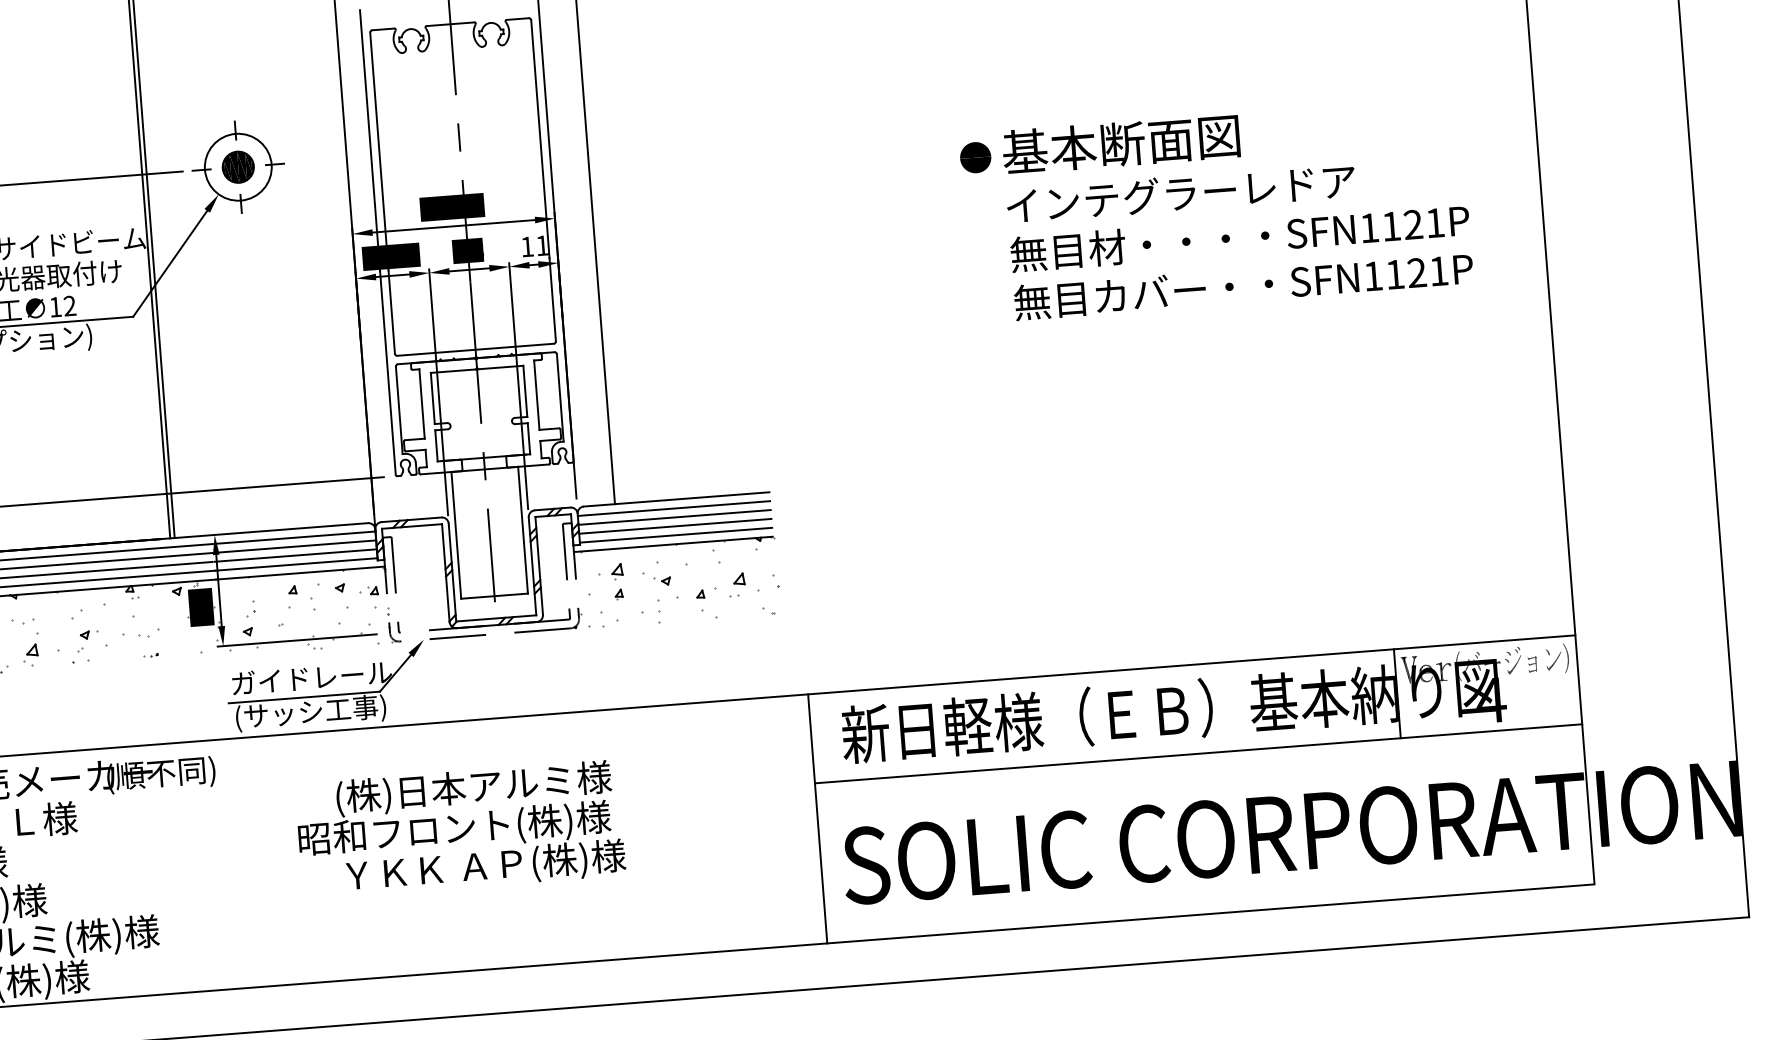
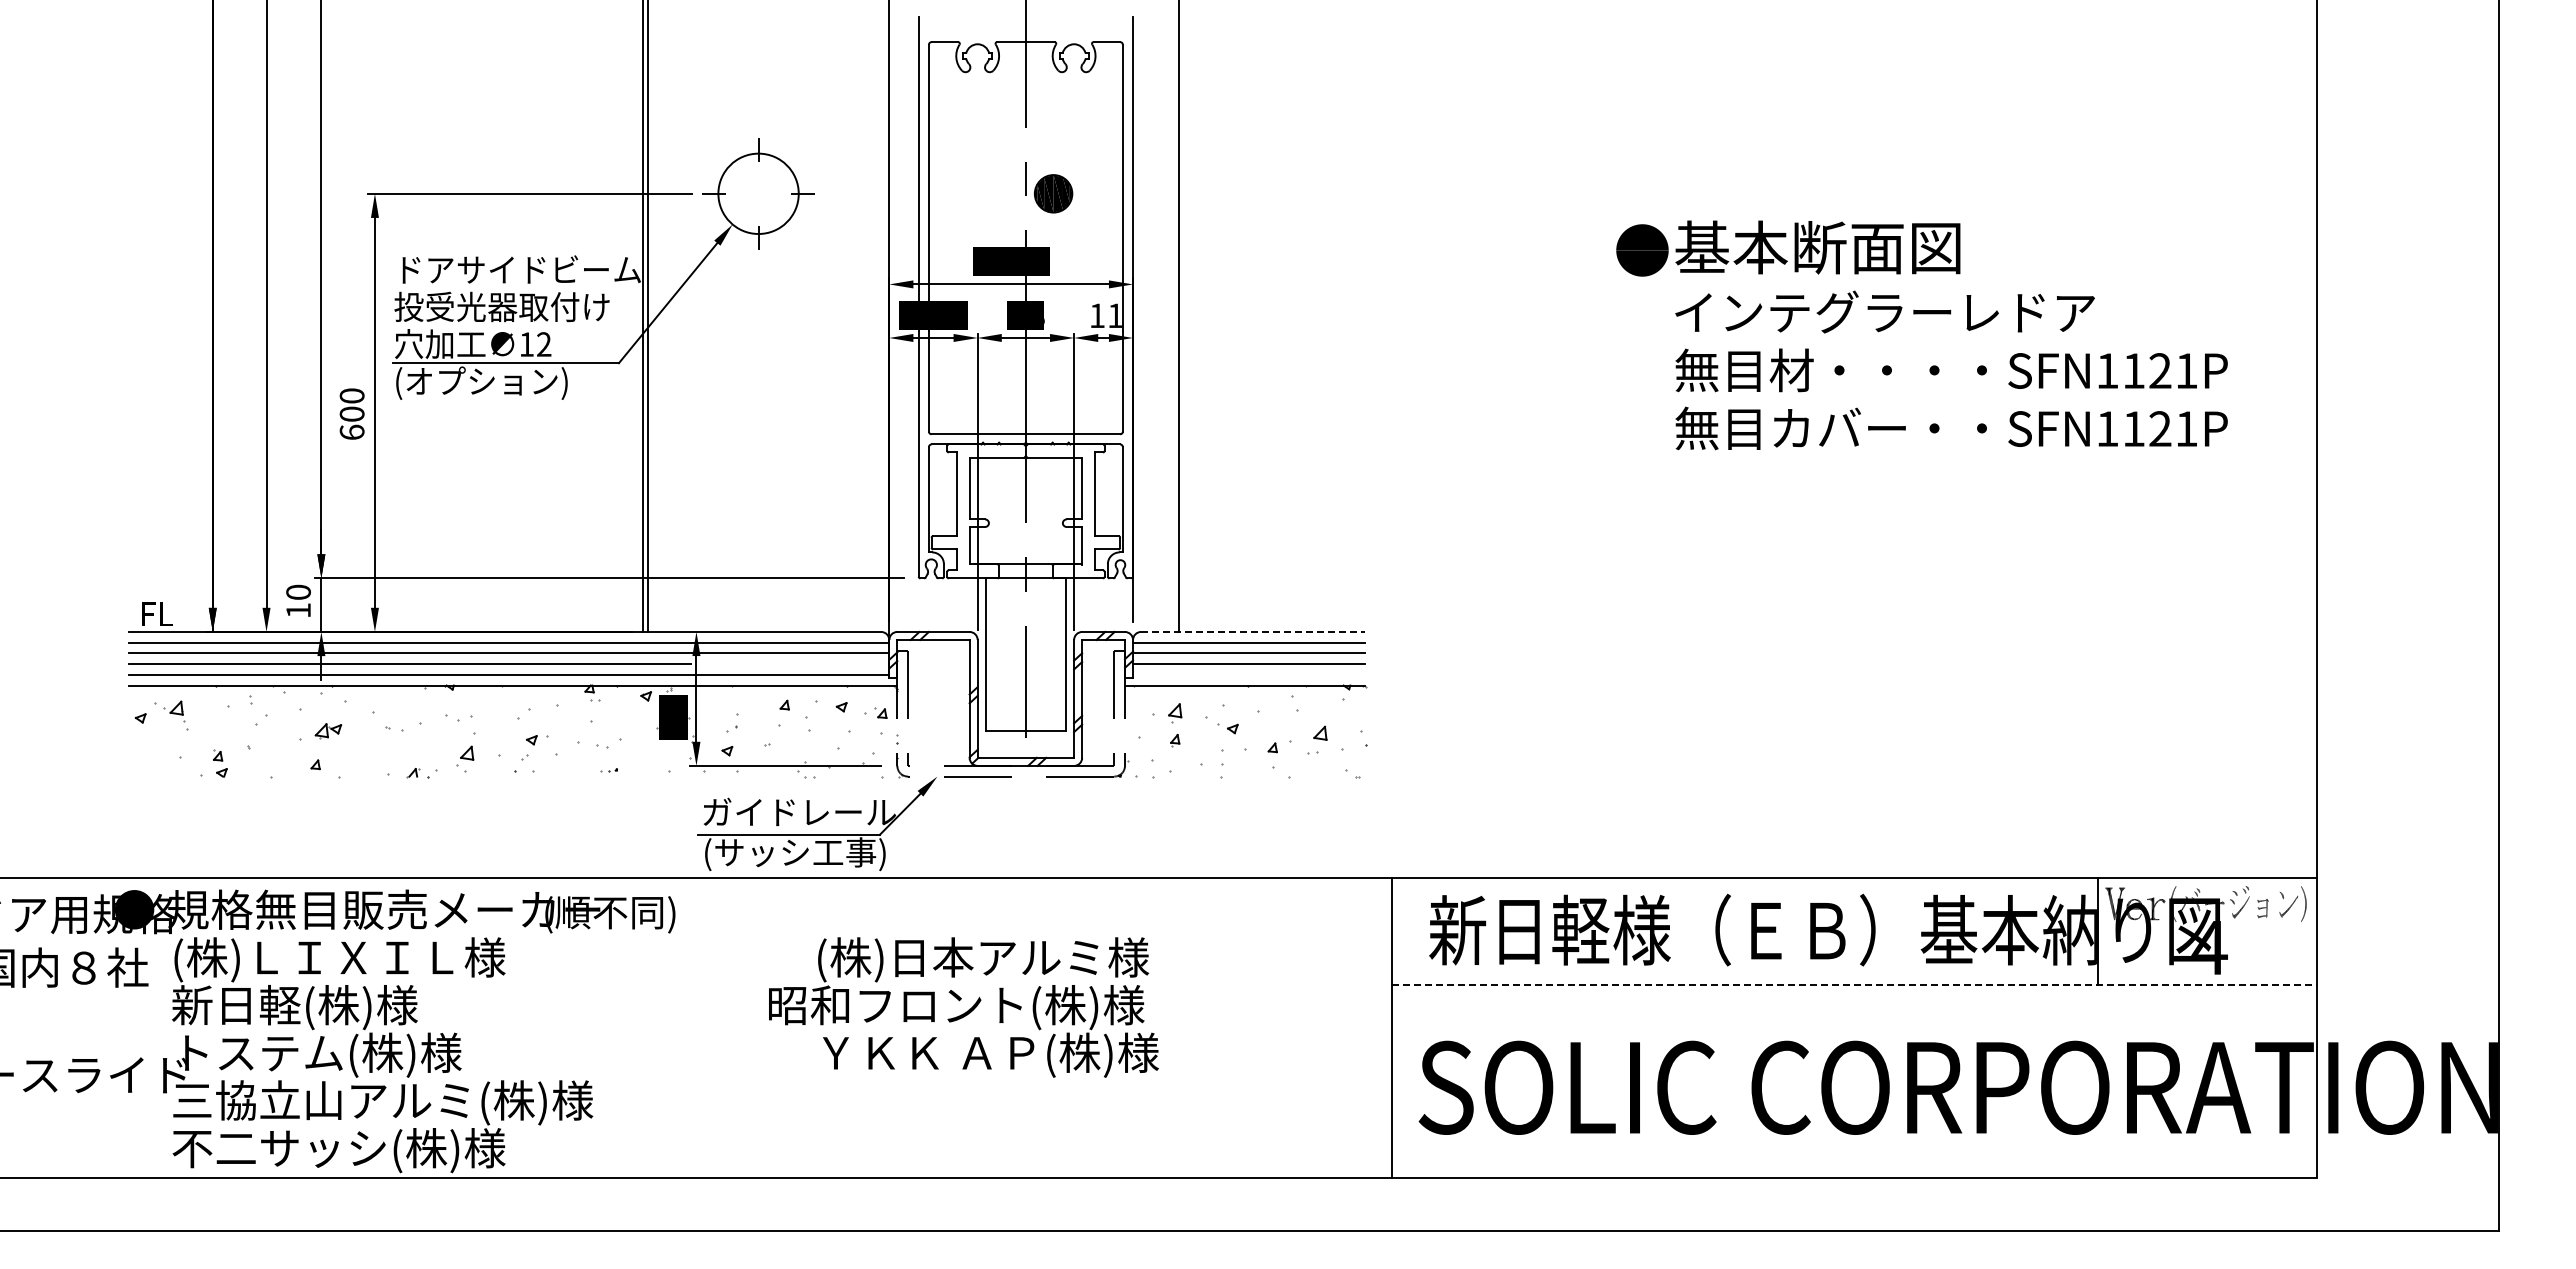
part: (975, 157) -> (1642, 249), size x1.4
part: (238, 166) -> (1053, 193), moved
line: (676, 499) -> (1252, 631), solid -> dashed
line: (675, 534) -> (1248, 674), removed
line: (295, 555) -> (791, 664), removed
line: (1198, 753) -> (1854, 984), solid -> dashed

